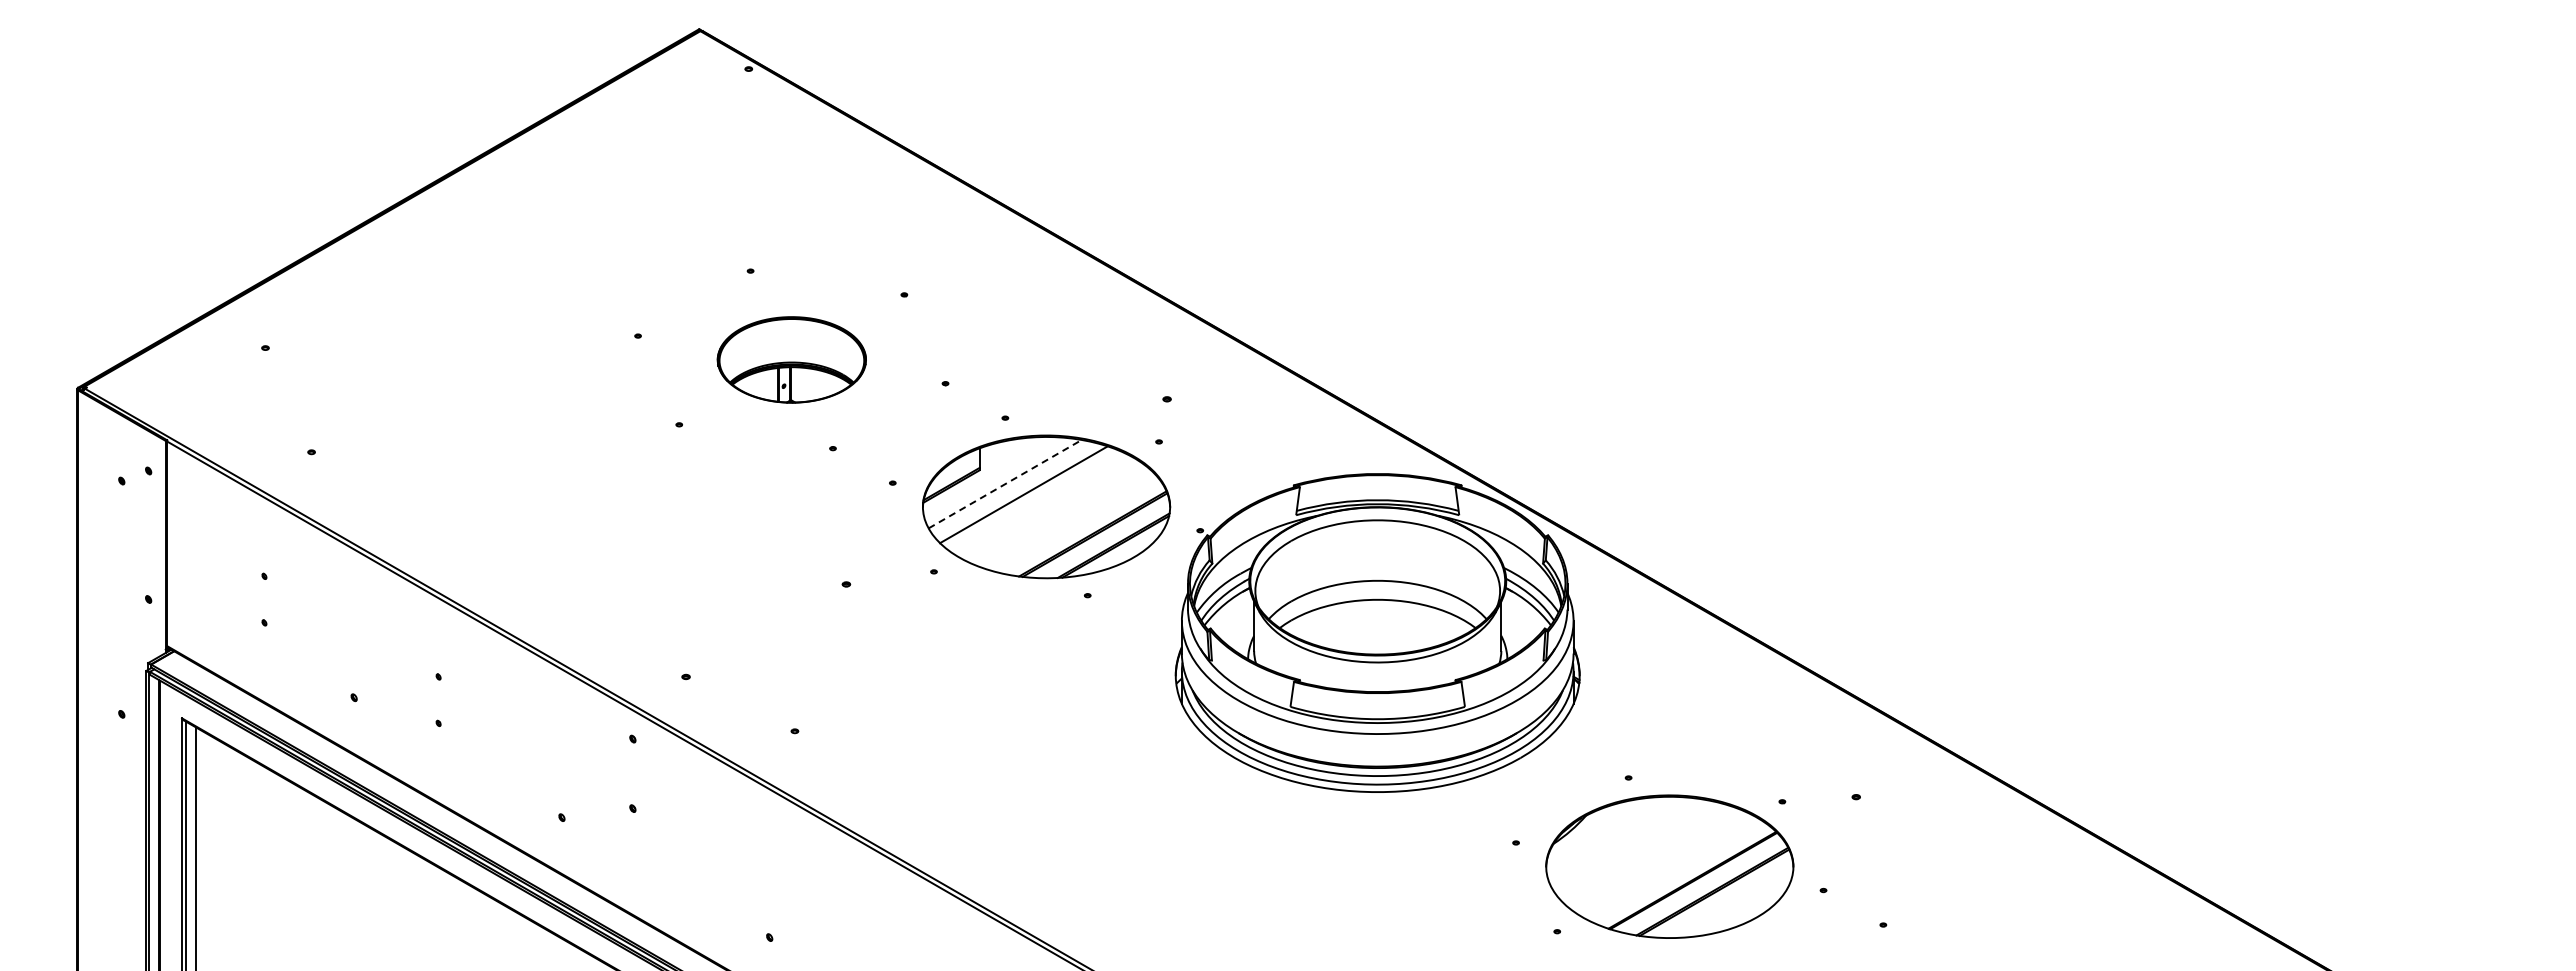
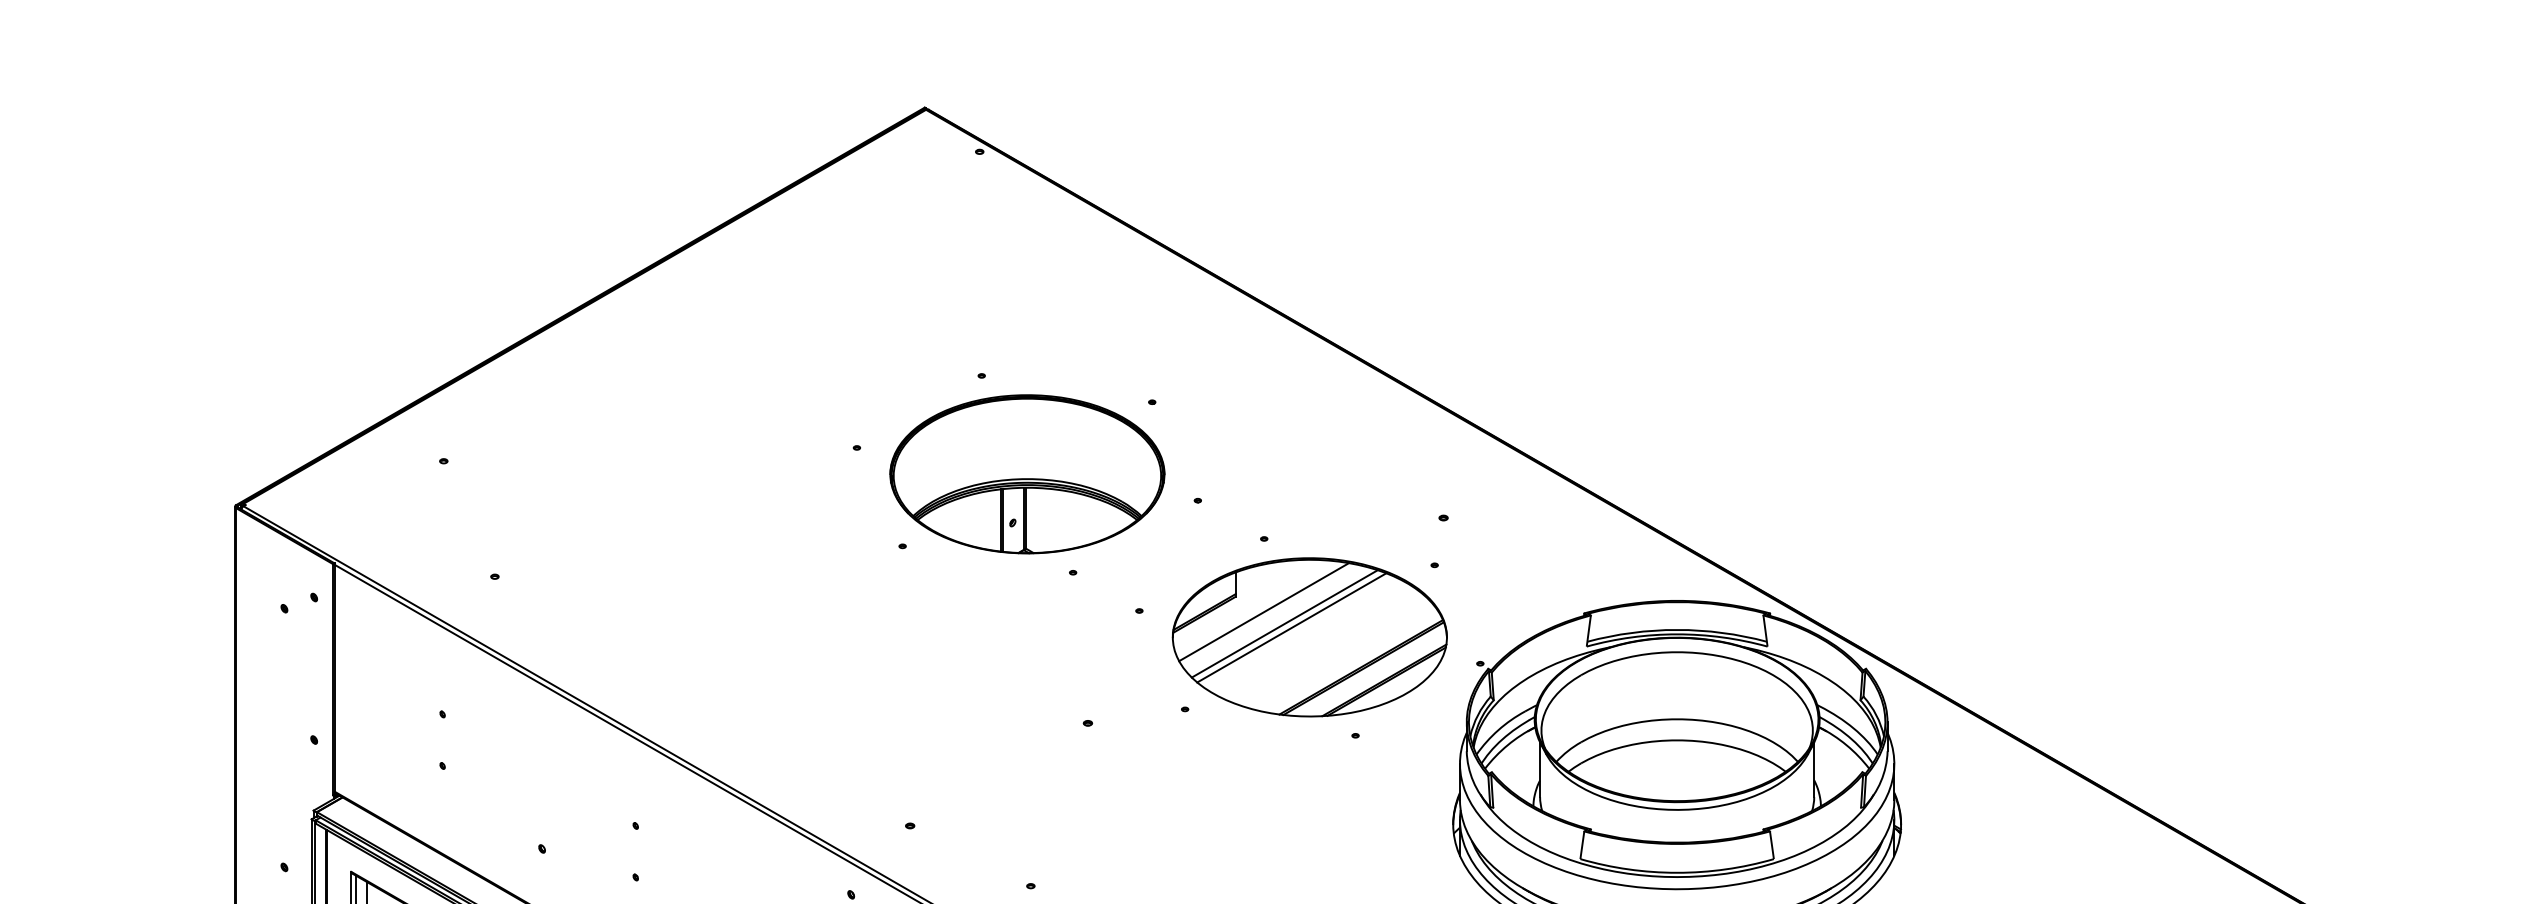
part: (791, 359) -> (1027, 473), size x1.67
line: (1005, 483) -> (1264, 611), dashed -> solid
line: (1029, 498) -> (1291, 628), added

